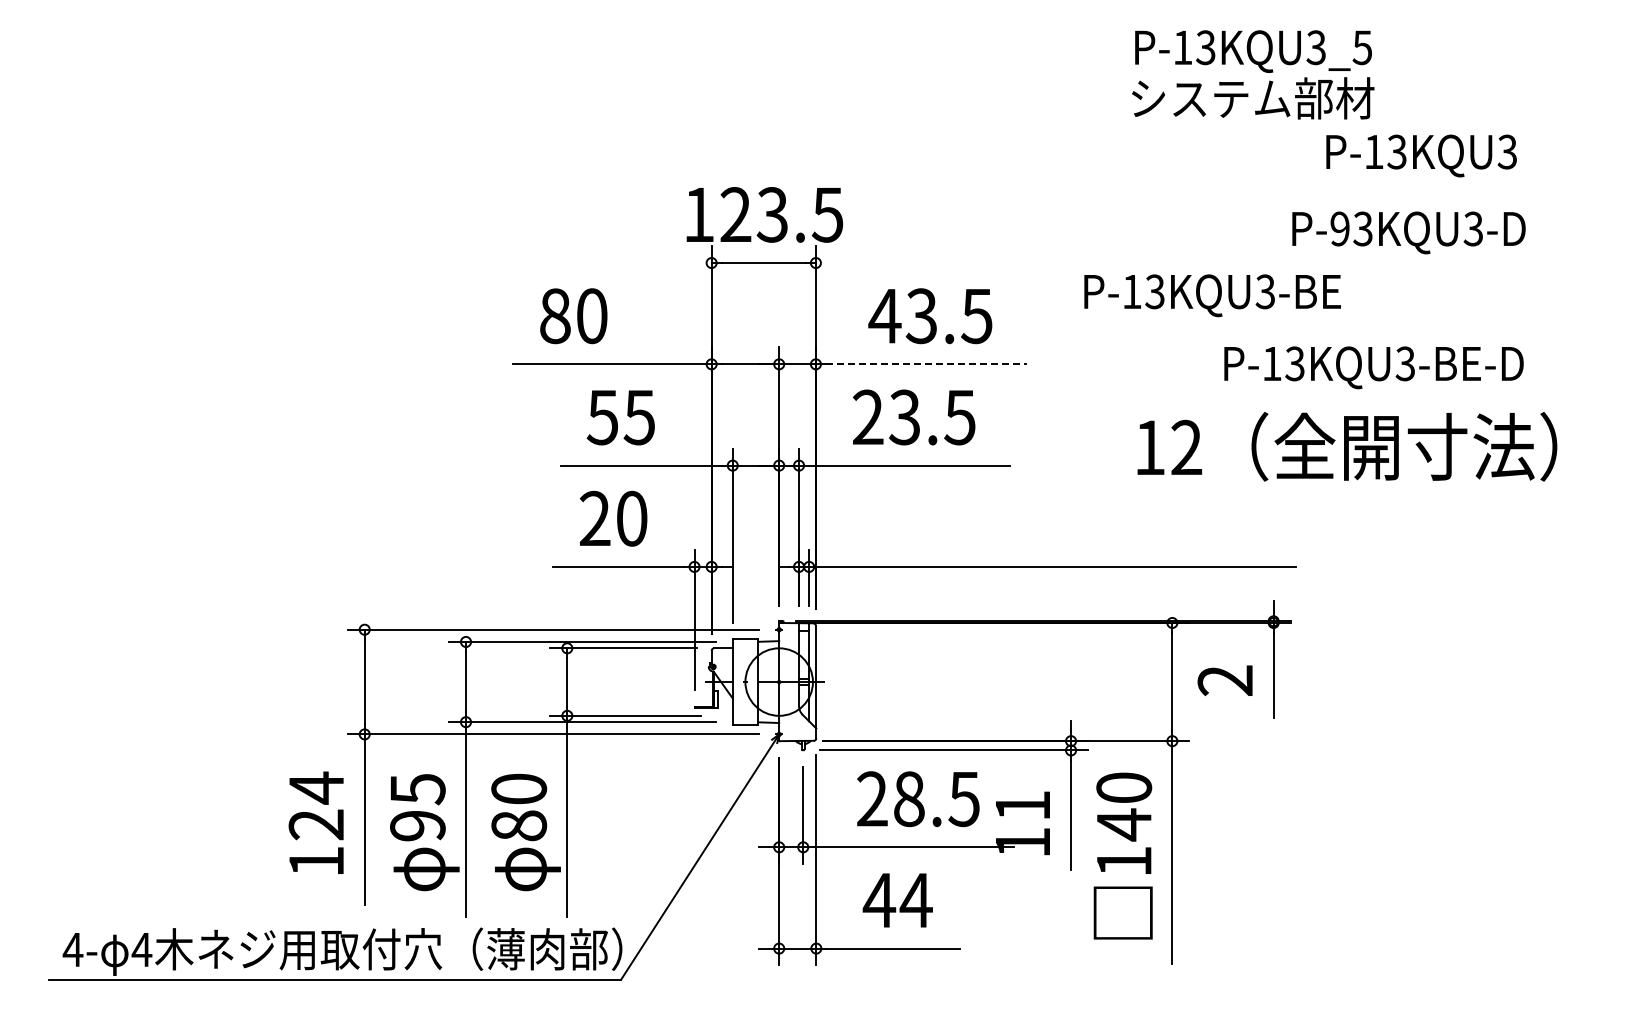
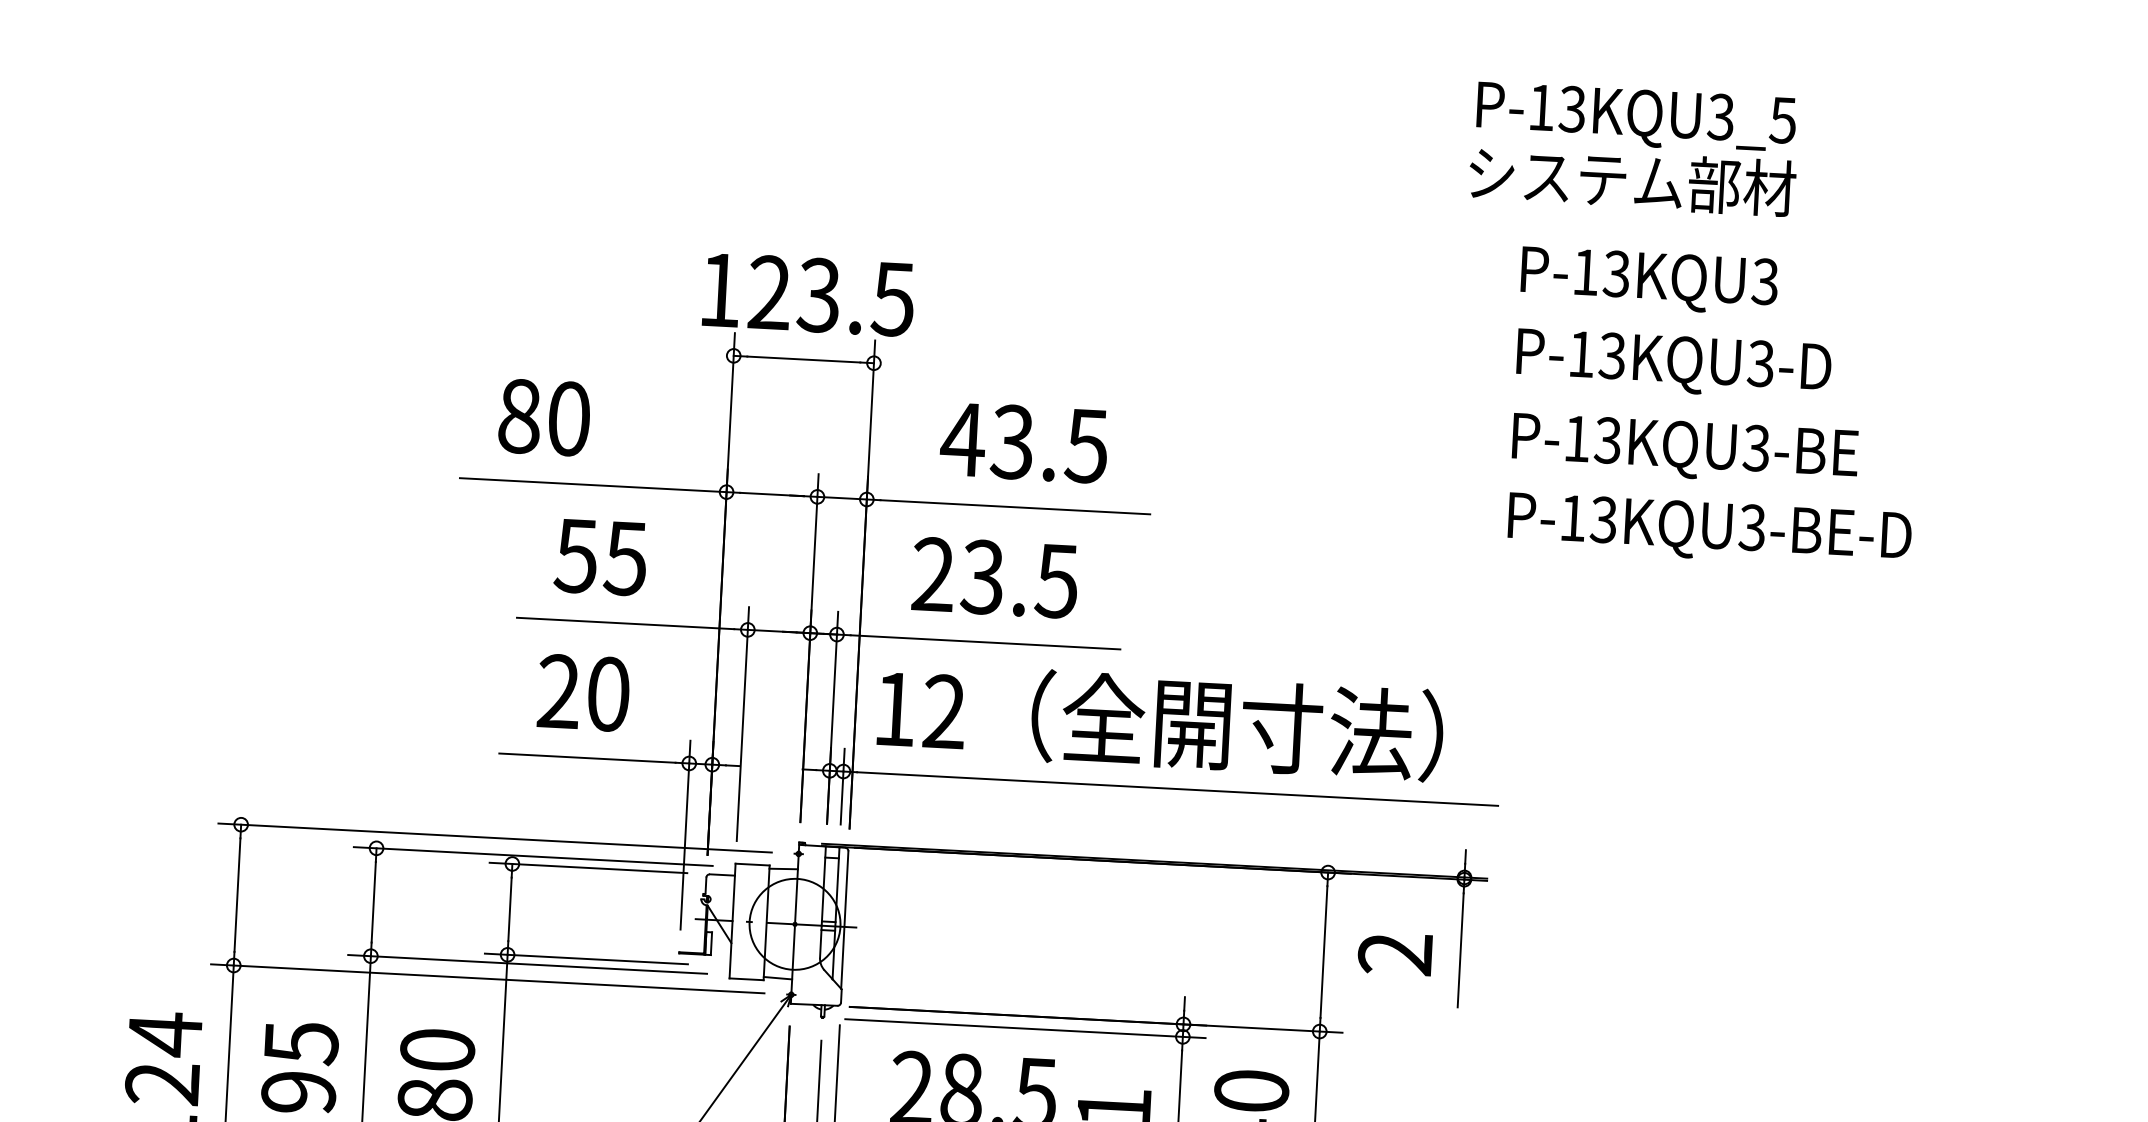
text: (1253, 74) -> (1634, 148), moved
text: (1421, 155) -> (1649, 280), moved
text: (1339, 228) -> (1580, 353), P-93KQU3-D -> P-13KQU3-D
text: (1212, 295) -> (1685, 449), moved
line: (926, 364) -> (1015, 507), dashed -> solid
text: (1373, 367) -> (1709, 530), moved
text: (1347, 446) -> (1160, 721), moved

